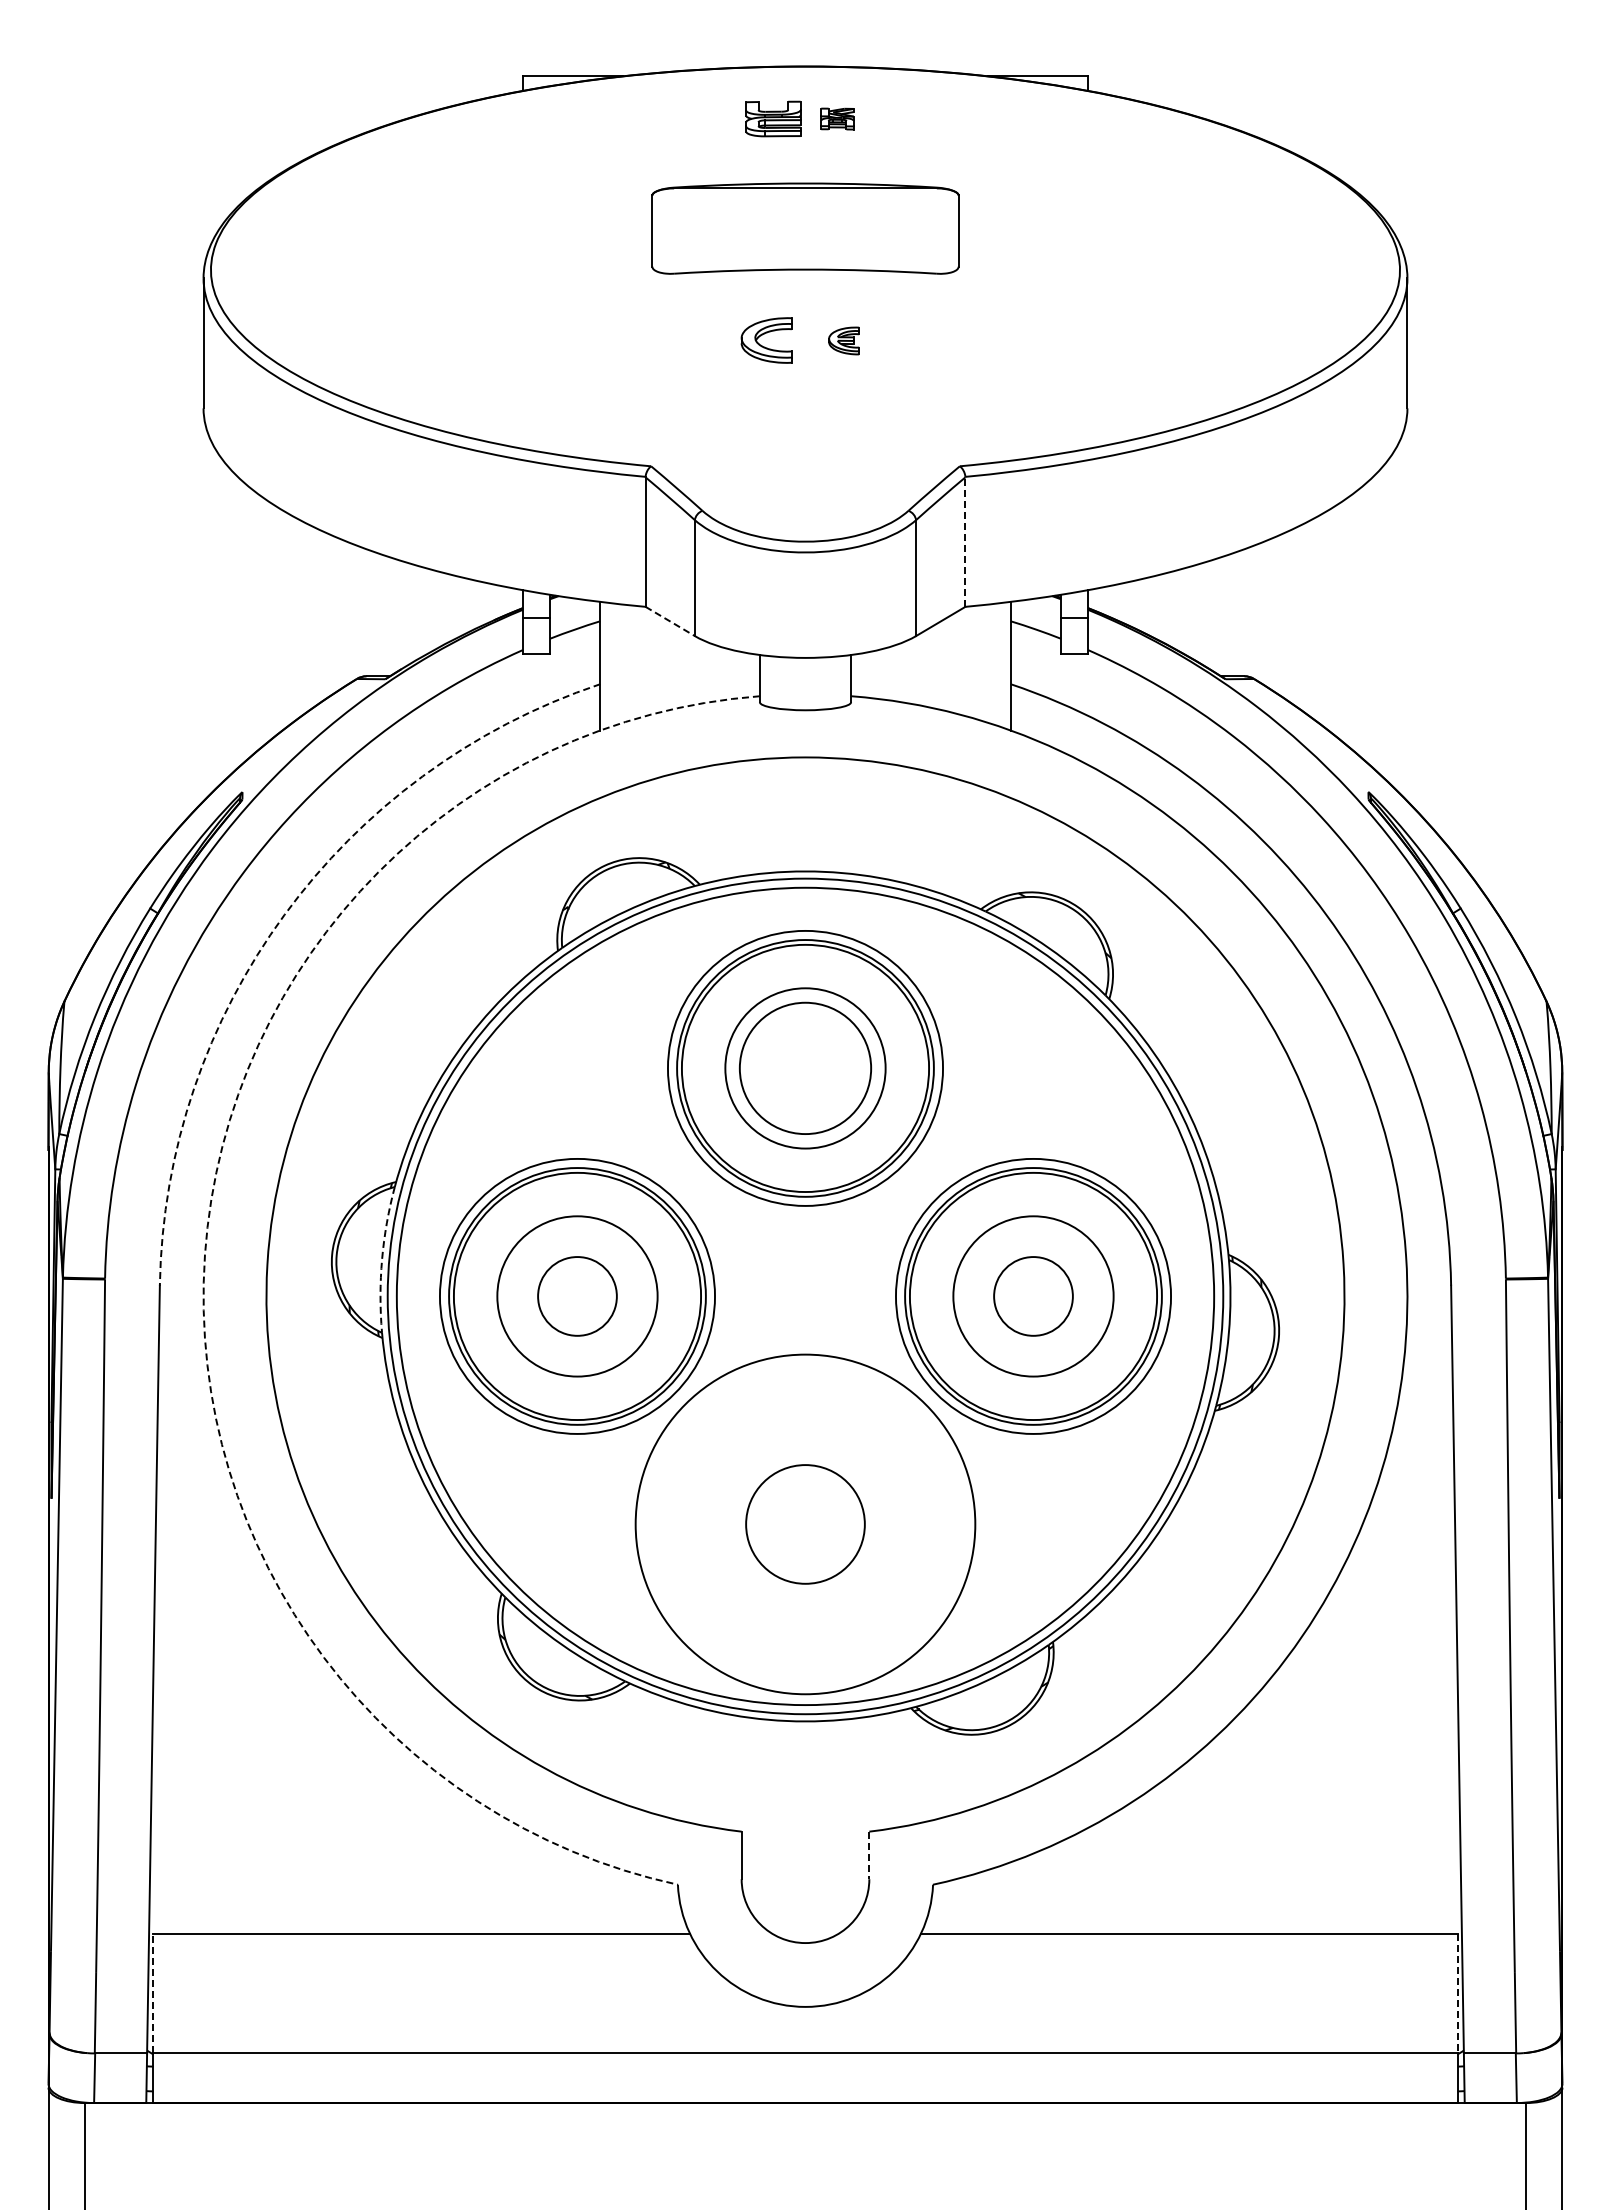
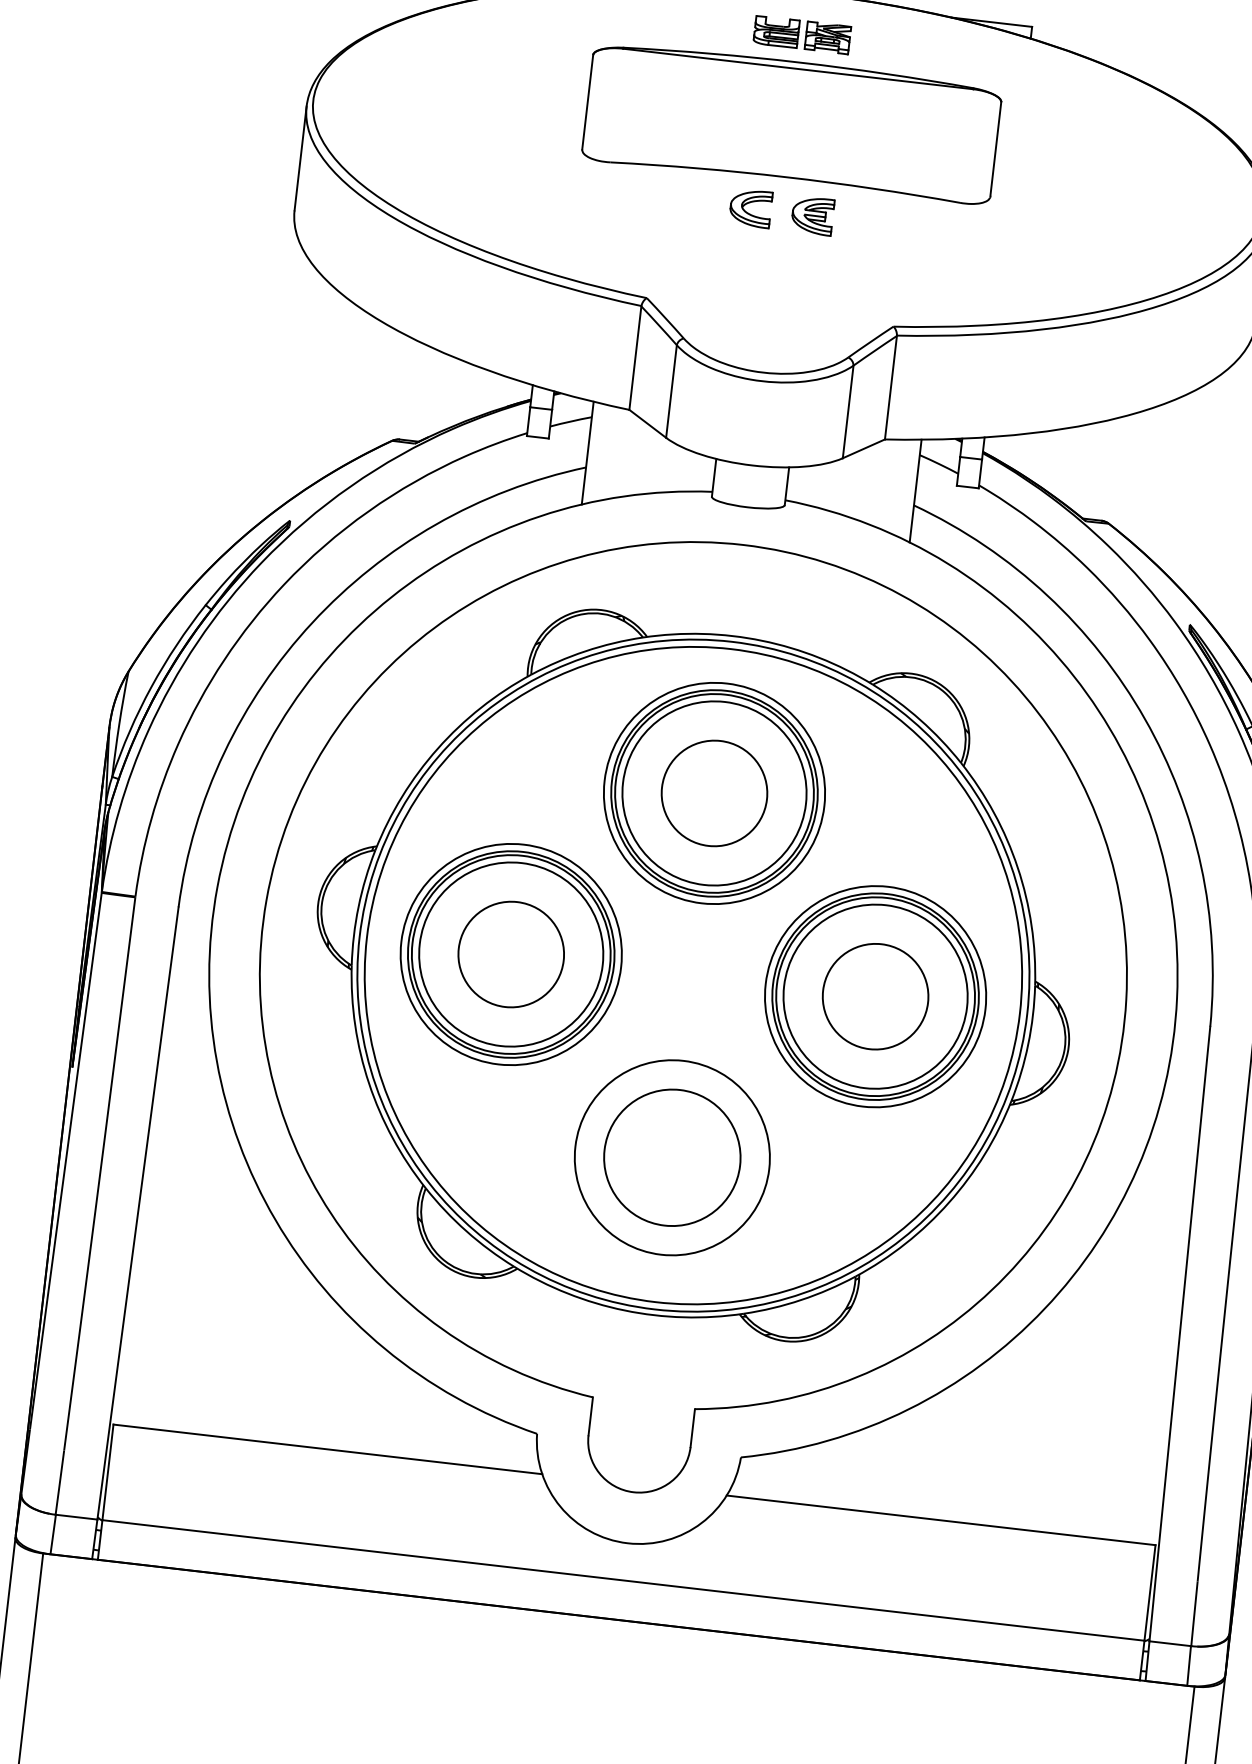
part: (837, 118) -> (827, 37), size x1.67
part: (805, 228) -> (792, 122), size x1.67
part: (843, 340) -> (812, 215), size x1.67
line: (965, 542) -> (890, 388), dashed -> solid
line: (670, 621) -> (647, 423), dashed -> solid
arc: (284, 914) -> (312, 622), dashed -> solid
circle: (805, 1067) -> (714, 792), size x1.43
arc: (204, 1255) -> (217, 887), dashed -> solid
arc: (382, 1259) -> (358, 907), dashed -> solid
circle: (577, 1295) -> (511, 953), size x1.43
circle: (1033, 1295) -> (875, 995), size x1.43
circle: (577, 1296) -> (511, 954), size x1.67
circle: (1033, 1296) -> (875, 996), size x1.67
circle: (805, 1524) -> (672, 1157), size x0.71
circle: (805, 1524) -> (672, 1157), size x1.43
line: (869, 1855) -> (692, 1428), dashed -> solid
line: (153, 1993) -> (108, 1472), dashed -> solid
line: (1457, 1993) -> (1149, 1592), dashed -> solid

